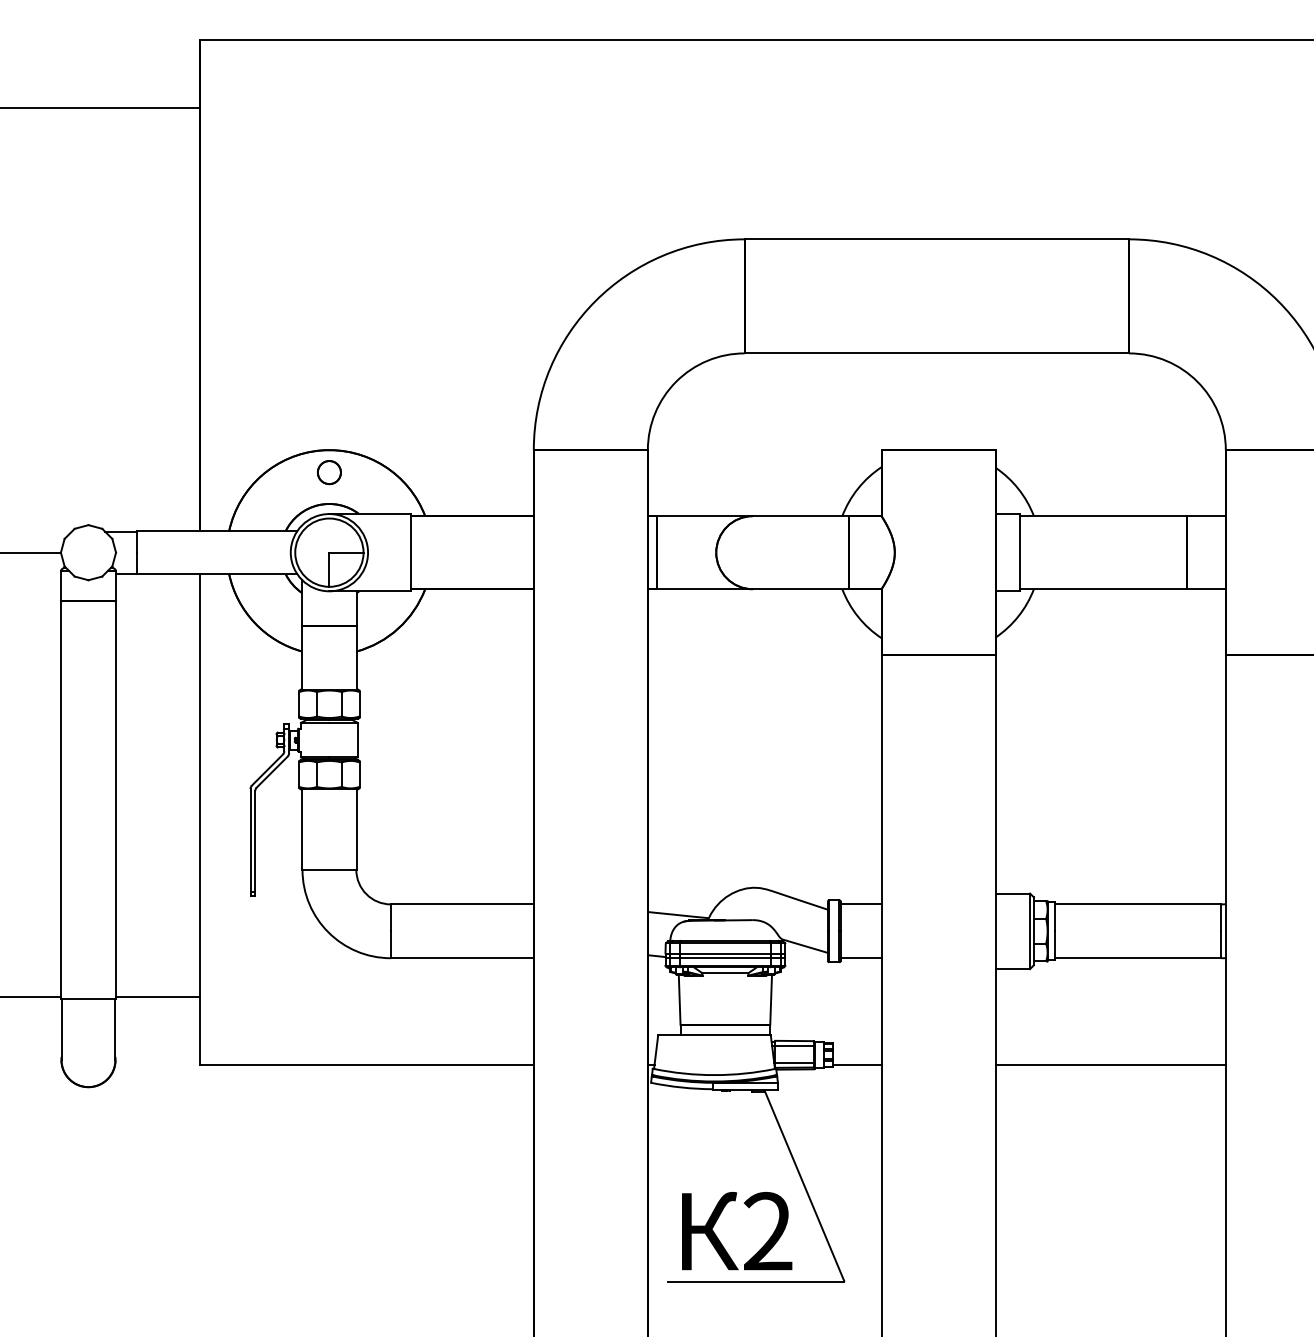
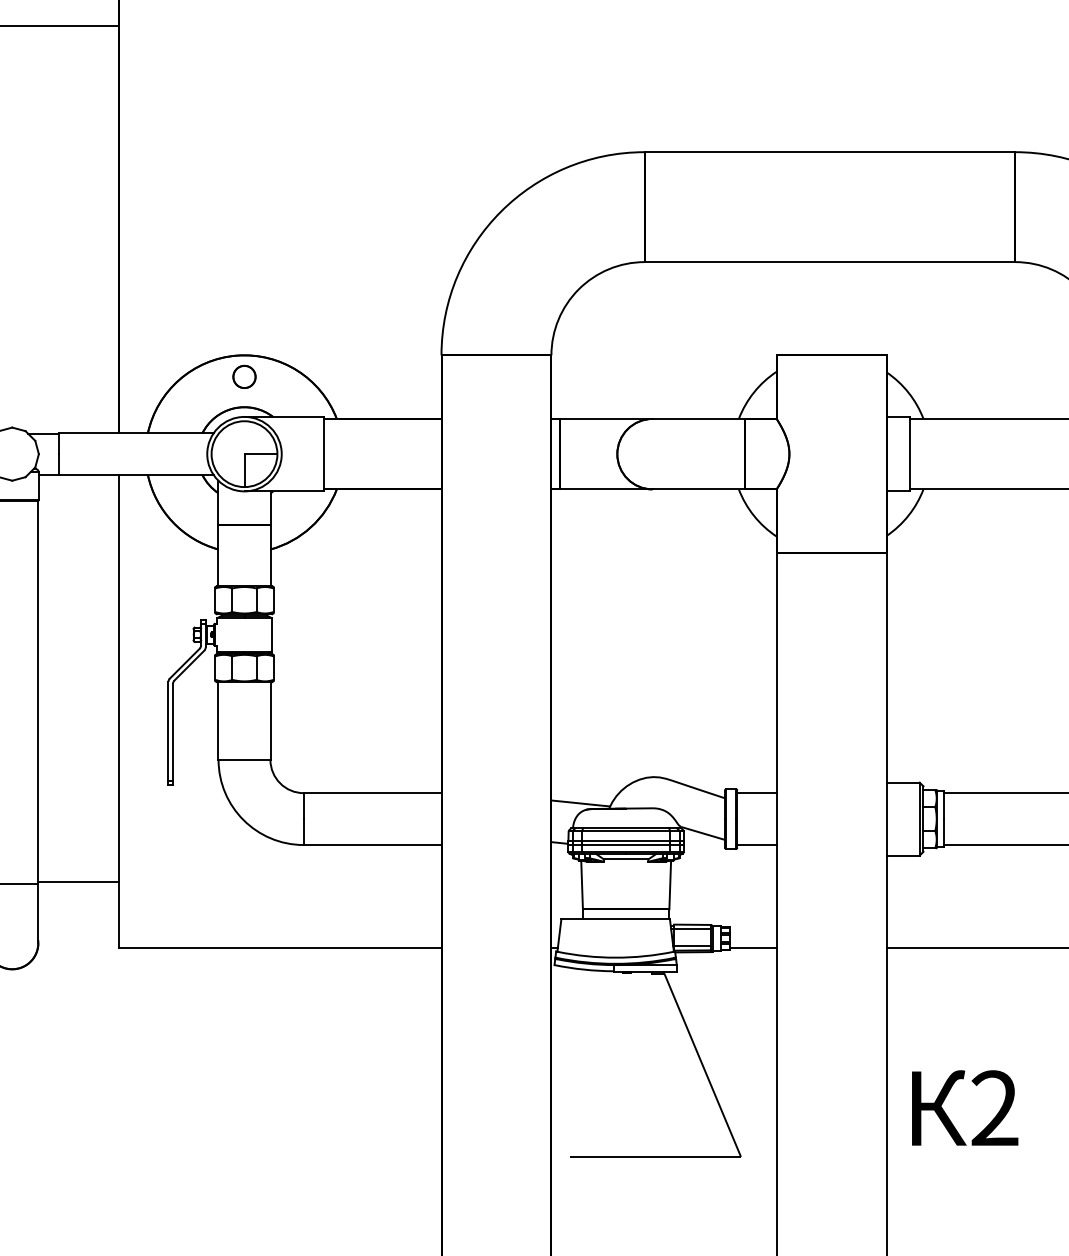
text: (737, 1231) -> (965, 1108), moved

